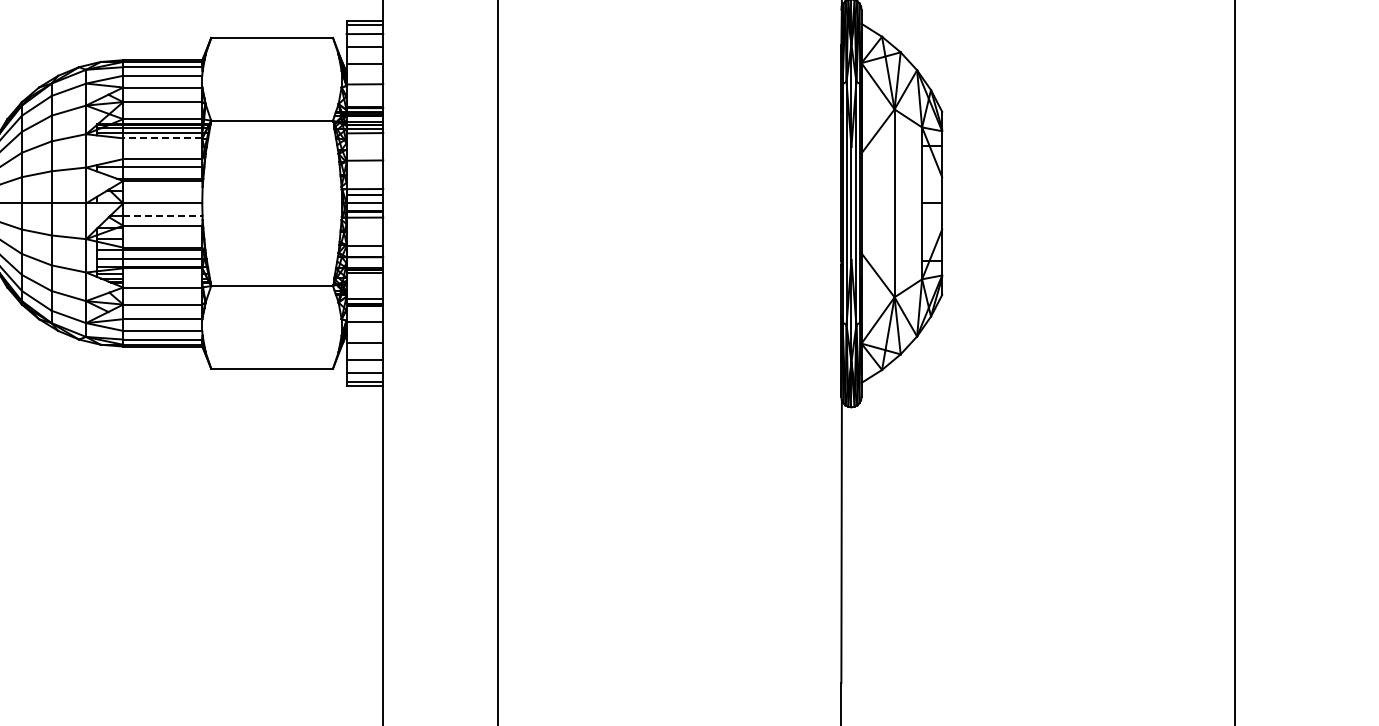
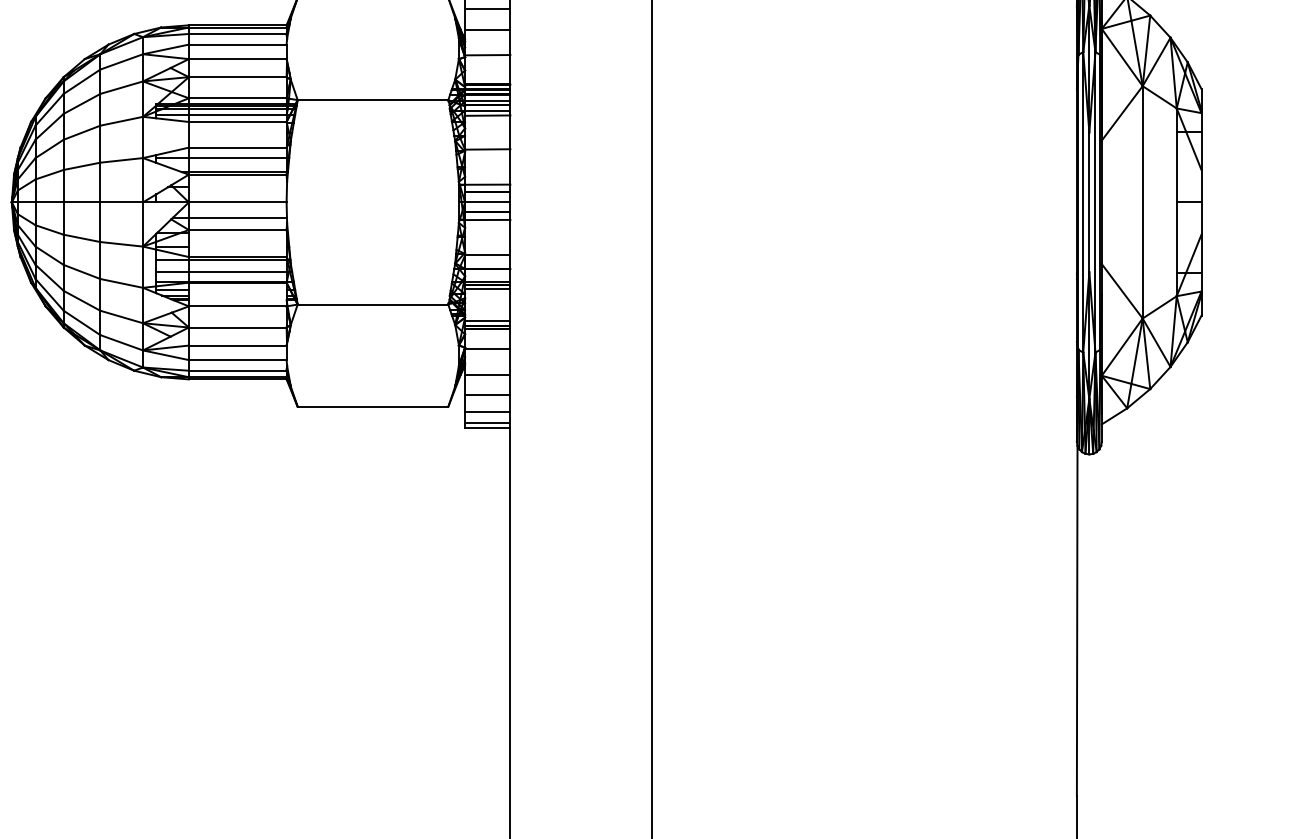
line: (162, 138) -> (237, 122), dashed -> solid
line: (162, 215) -> (237, 217), dashed -> solid

